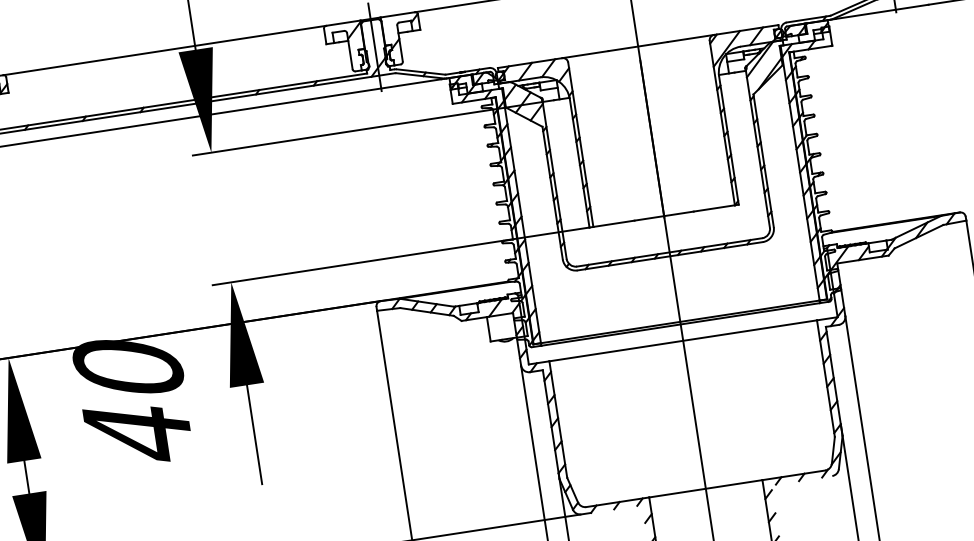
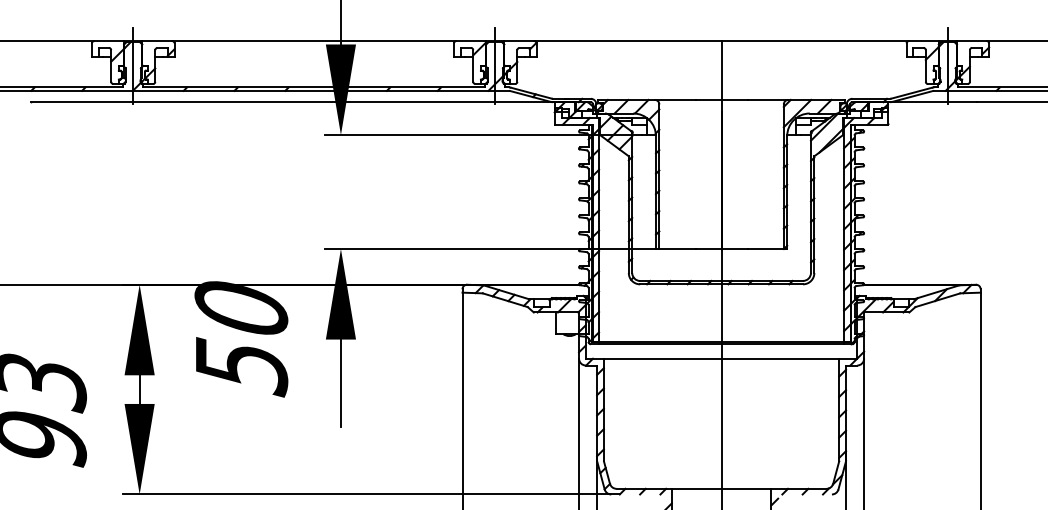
text: (139, 434) -> (242, 367), 40 -> 50

